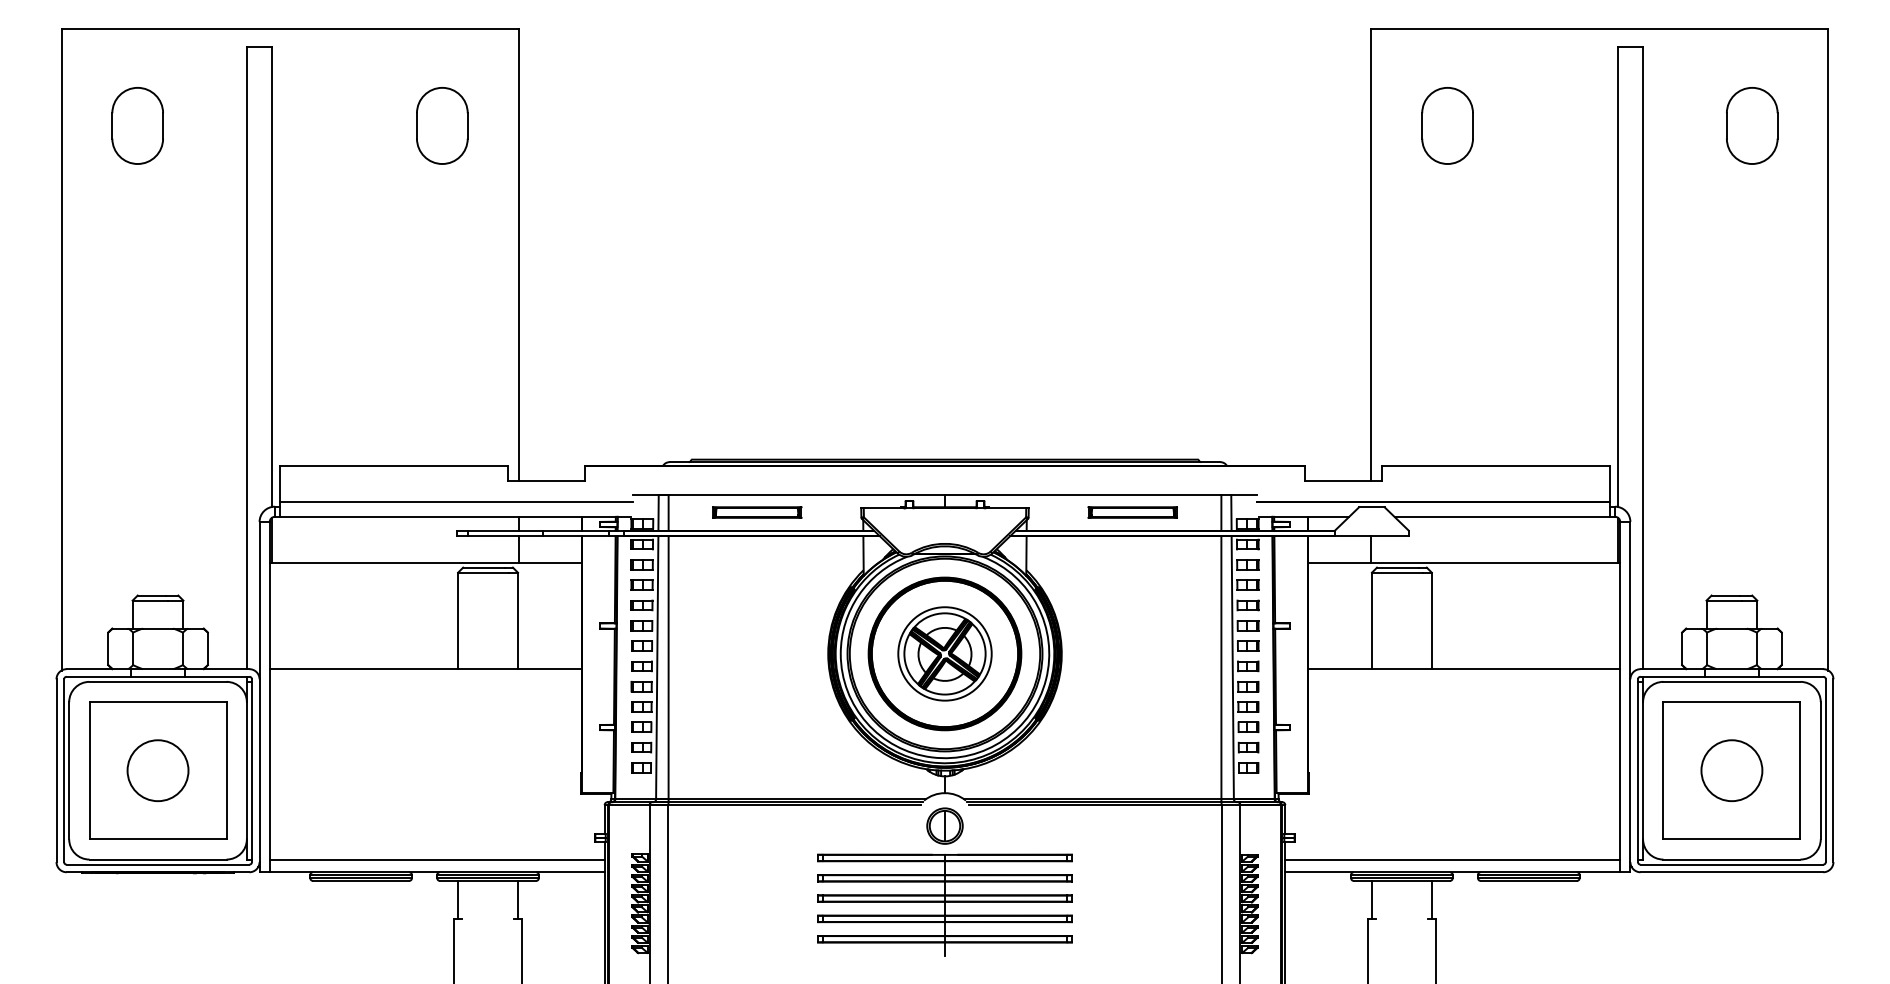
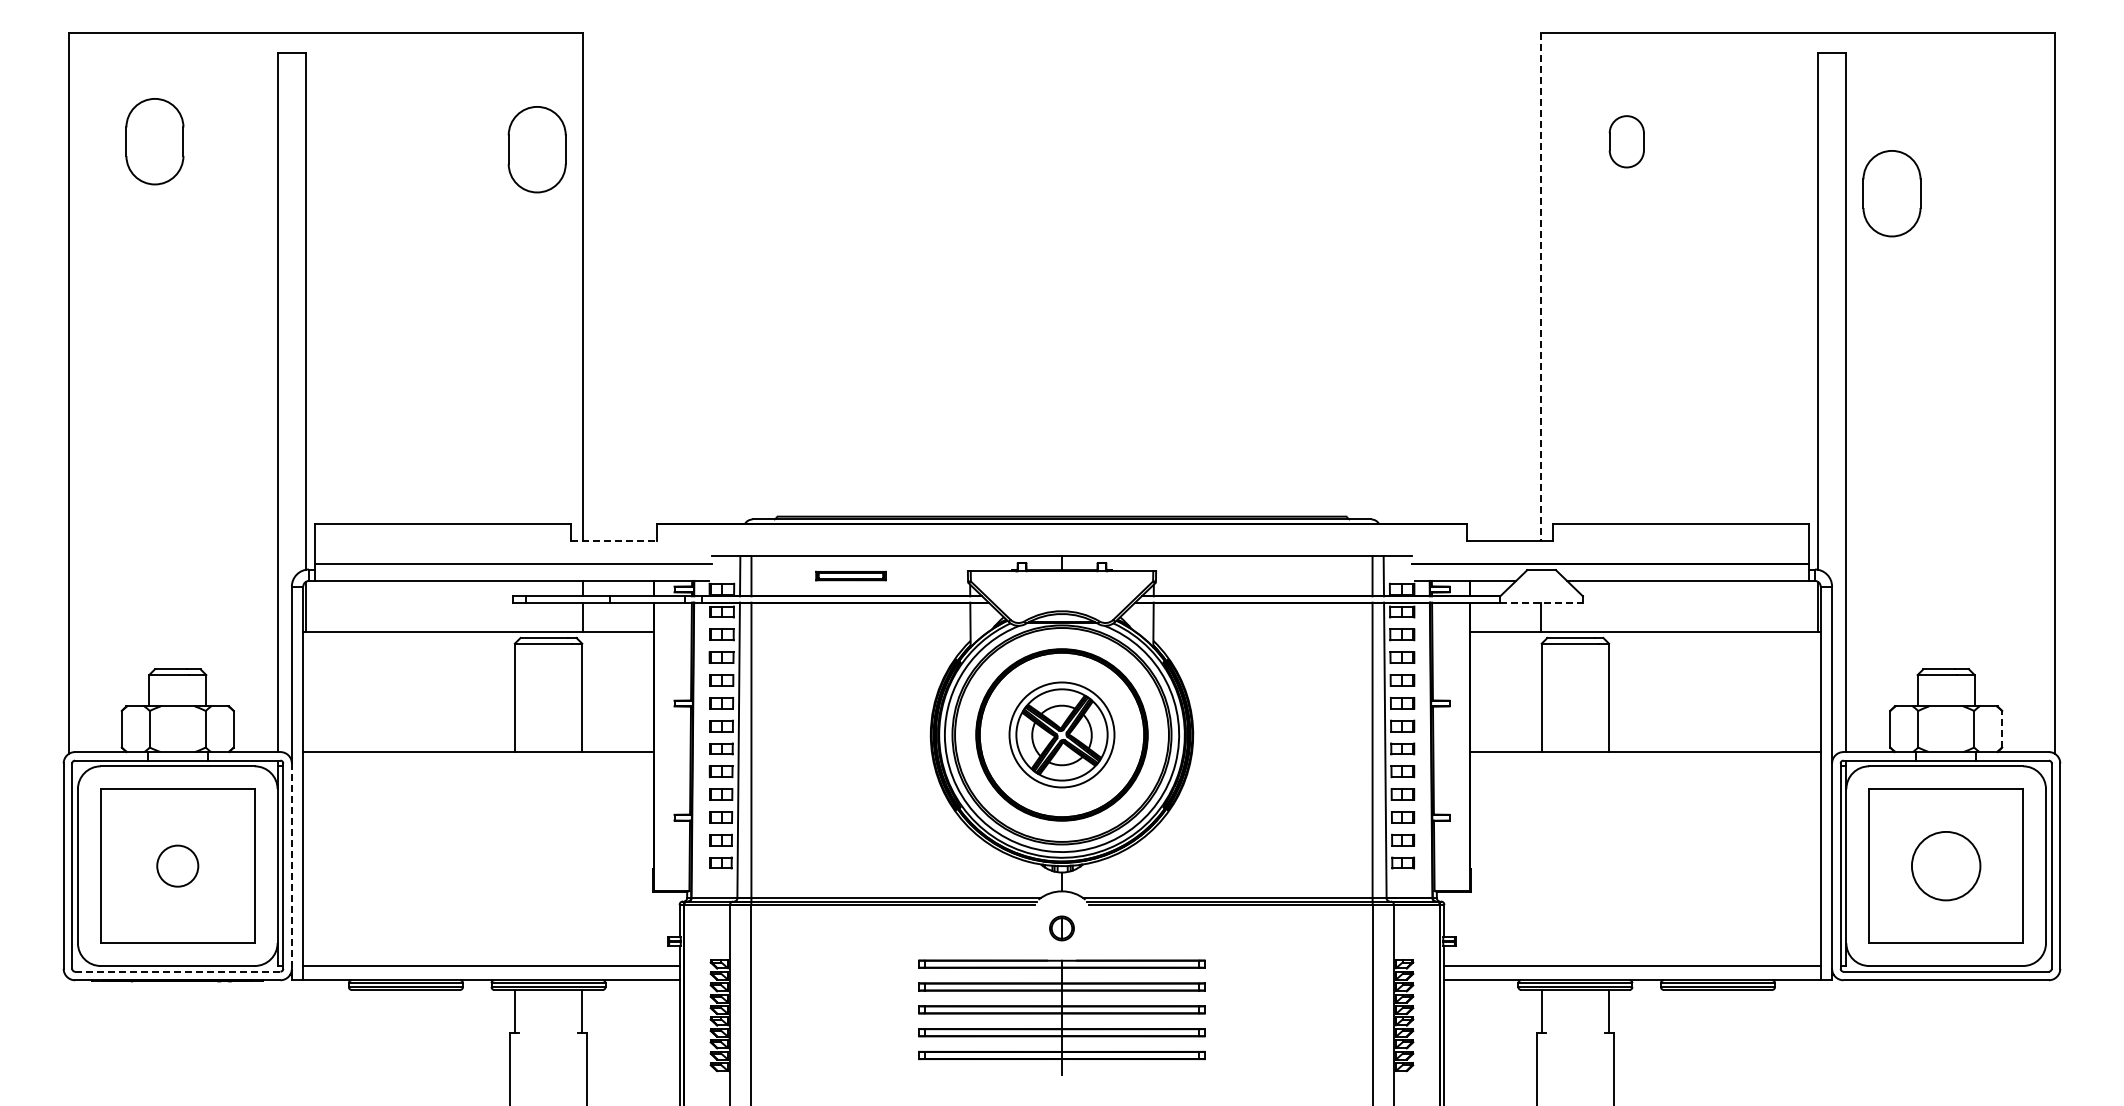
part: (441, 125) -> (536, 149), moved
part: (1447, 125) -> (1626, 141), size x0.6
part: (1751, 125) -> (1891, 193), moved
line: (1371, 255) -> (1541, 287), solid -> dashed
line: (546, 481) -> (614, 541), solid -> dashed
part: (756, 512) -> (850, 575), size x0.7
part: (1132, 512) -> (1272, 575), removed
line: (1372, 536) -> (1542, 602), solid -> dashed
line: (1782, 648) -> (2002, 728), solid -> dashed
circle: (157, 770) -> (177, 865), size x0.6
line: (259, 771) -> (291, 866), solid -> dashed
part: (944, 826) -> (1061, 928), size x0.6
line: (157, 864) -> (177, 971), solid -> dashed

